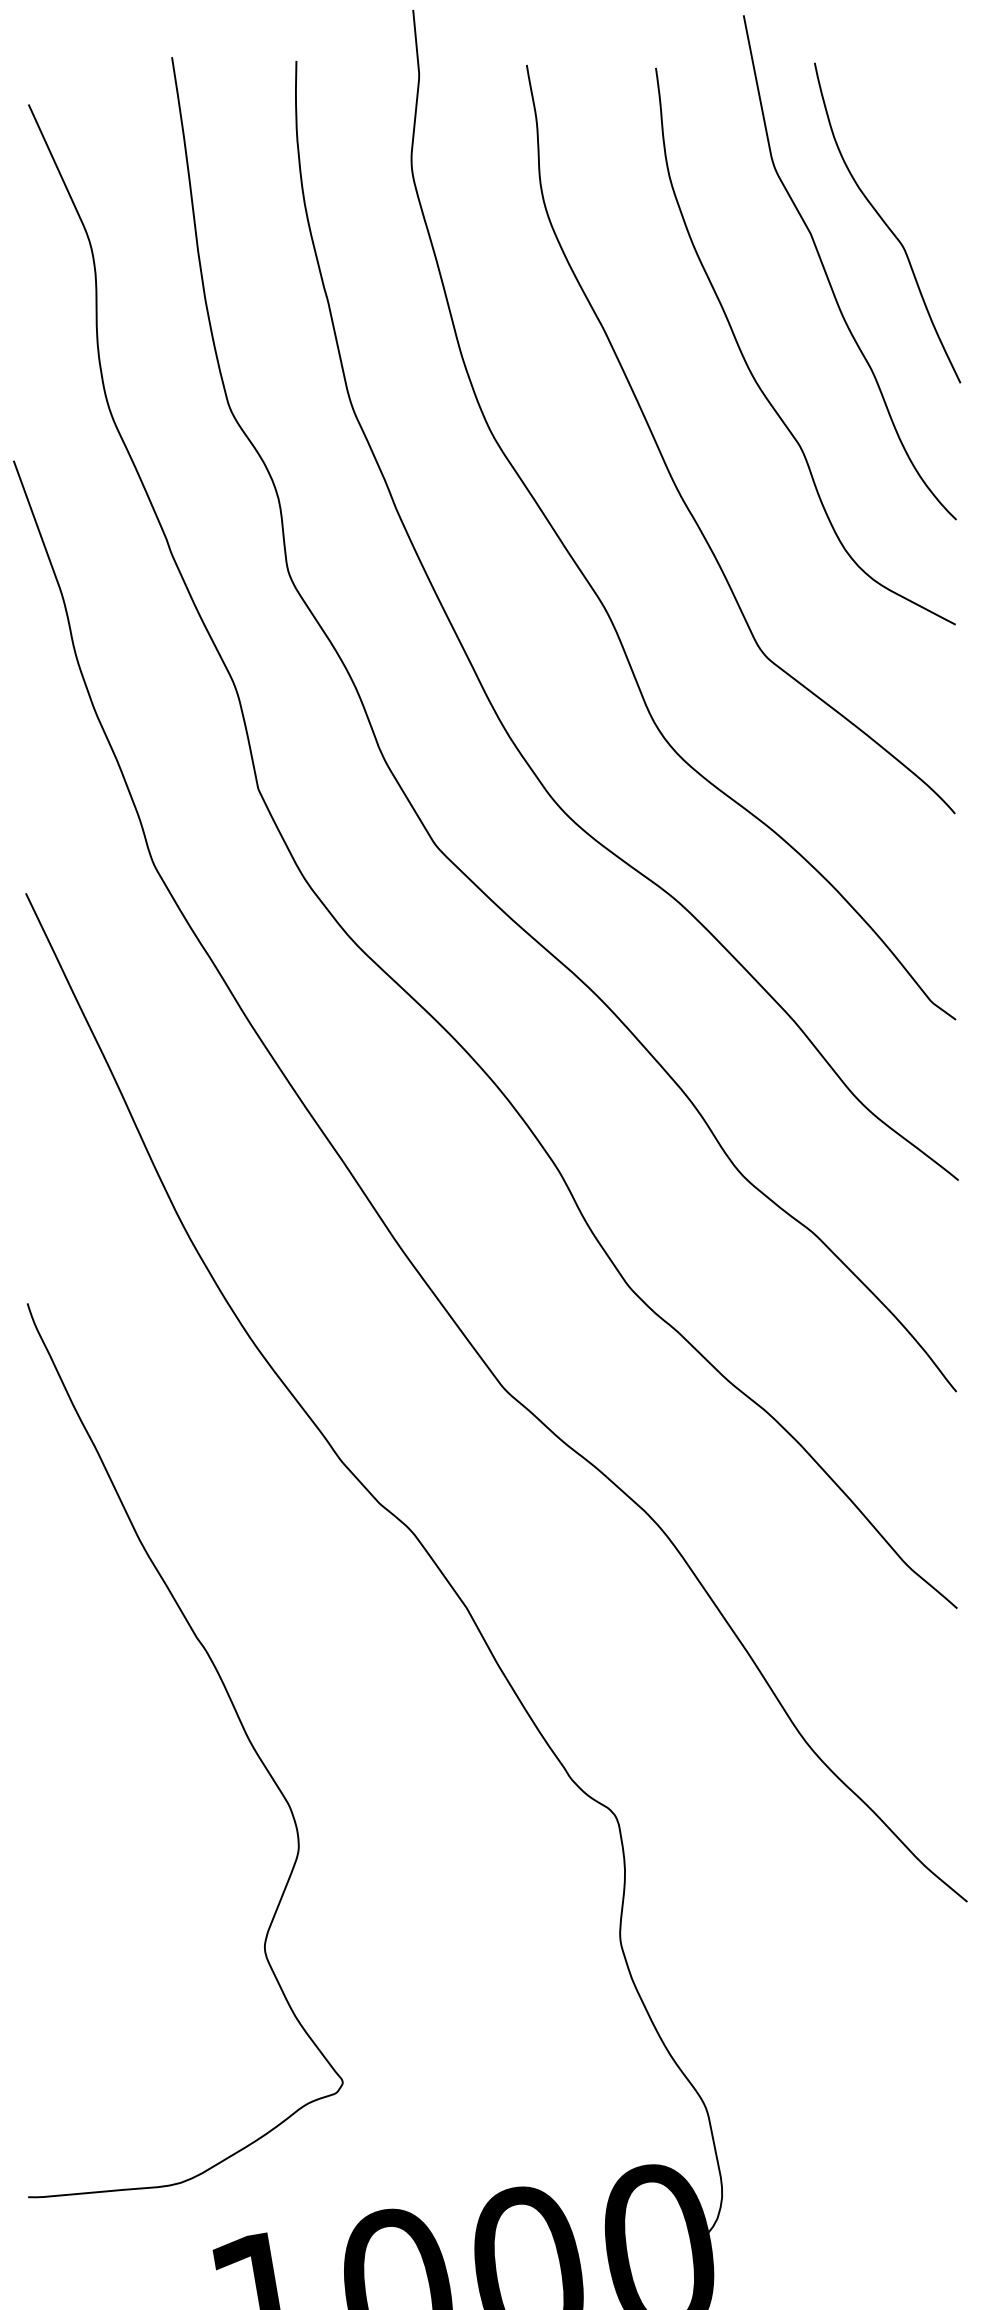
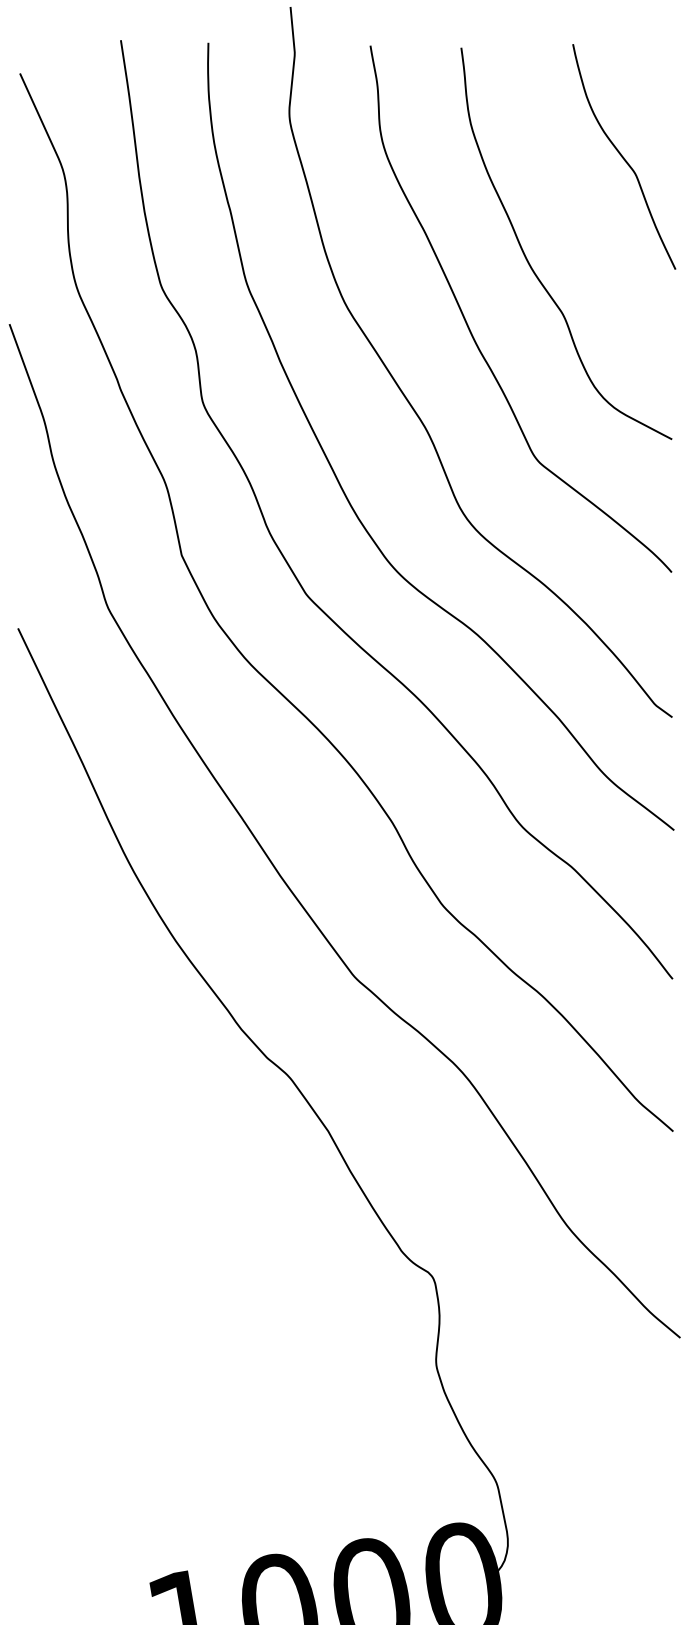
curve: (829, 277) -> (583, 195), removed
curve: (239, 1723) -> (168, 1212), removed

